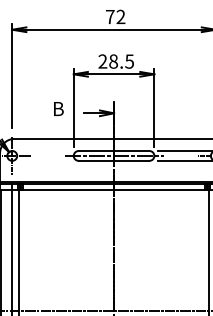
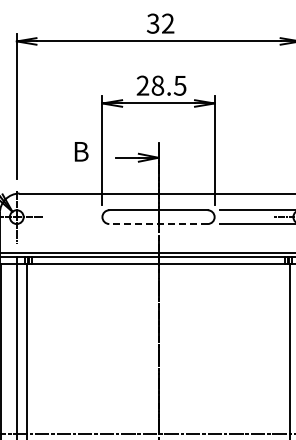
text: (109, 16) -> (152, 23), 72 -> 32
line: (114, 156) -> (158, 217), removed
line: (114, 161) -> (158, 224), solid -> dashed

